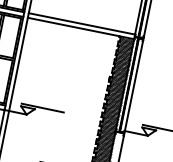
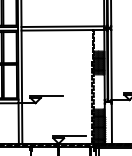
hatch: (123, 51) -> (98, 40), removed
hatch: (110, 116) -> (98, 91), removed

